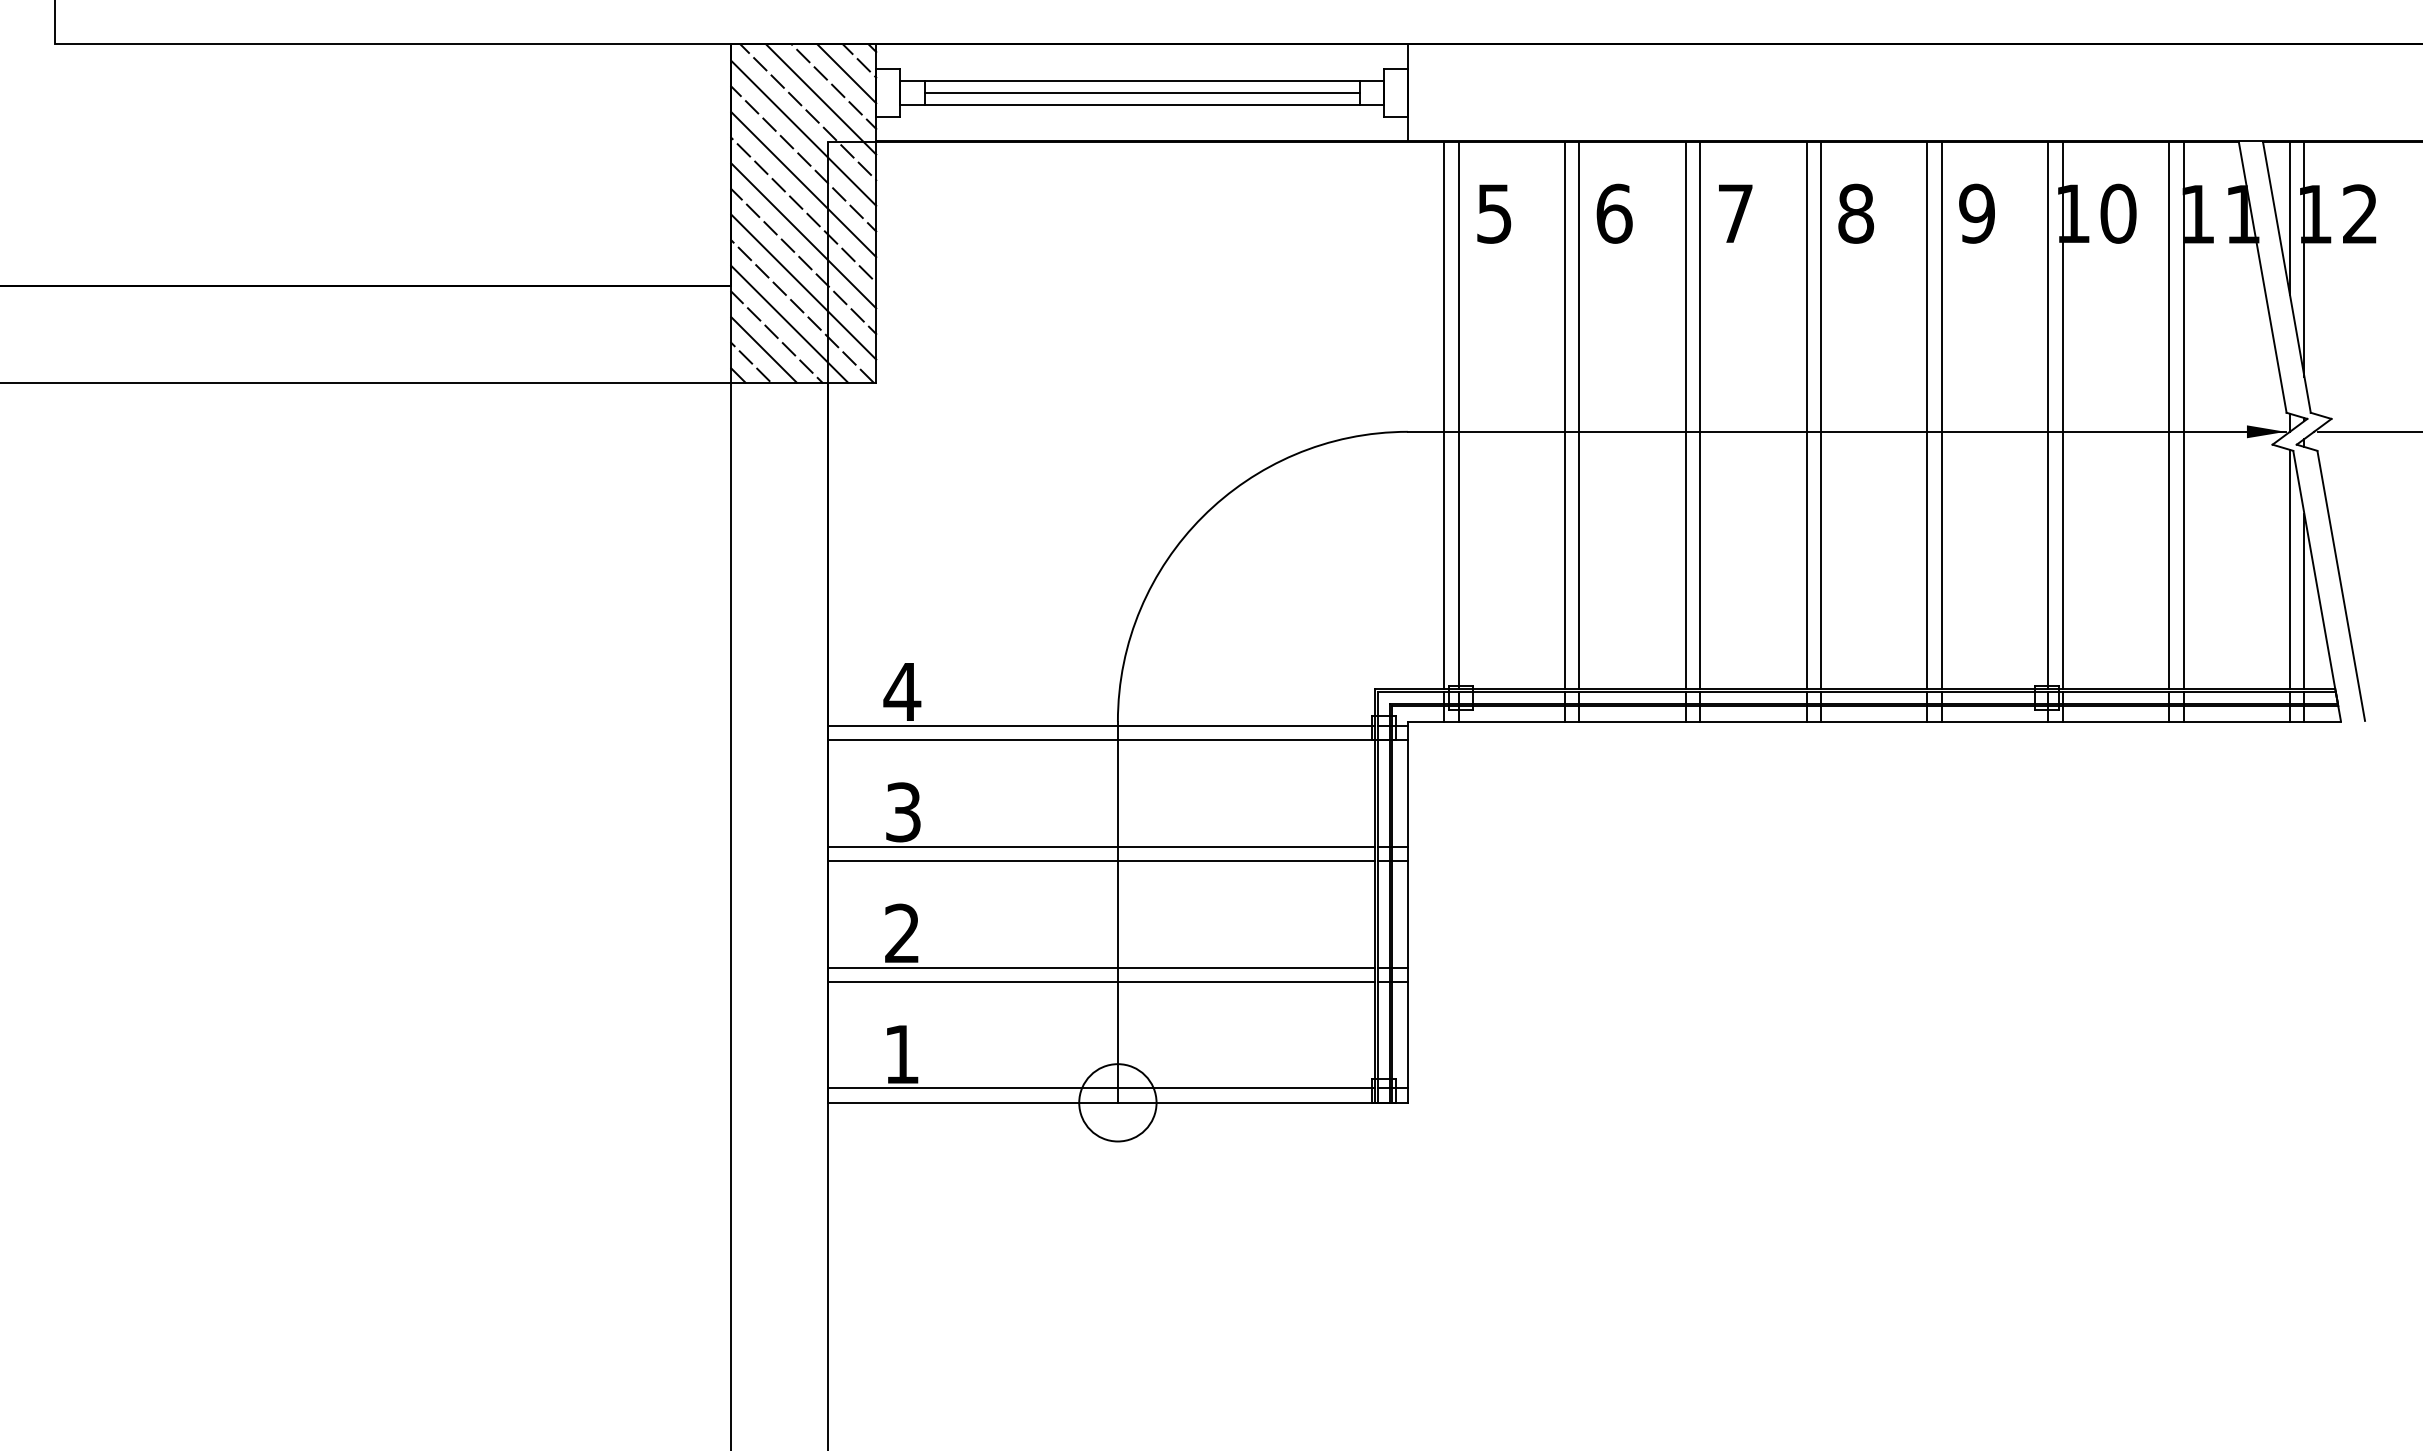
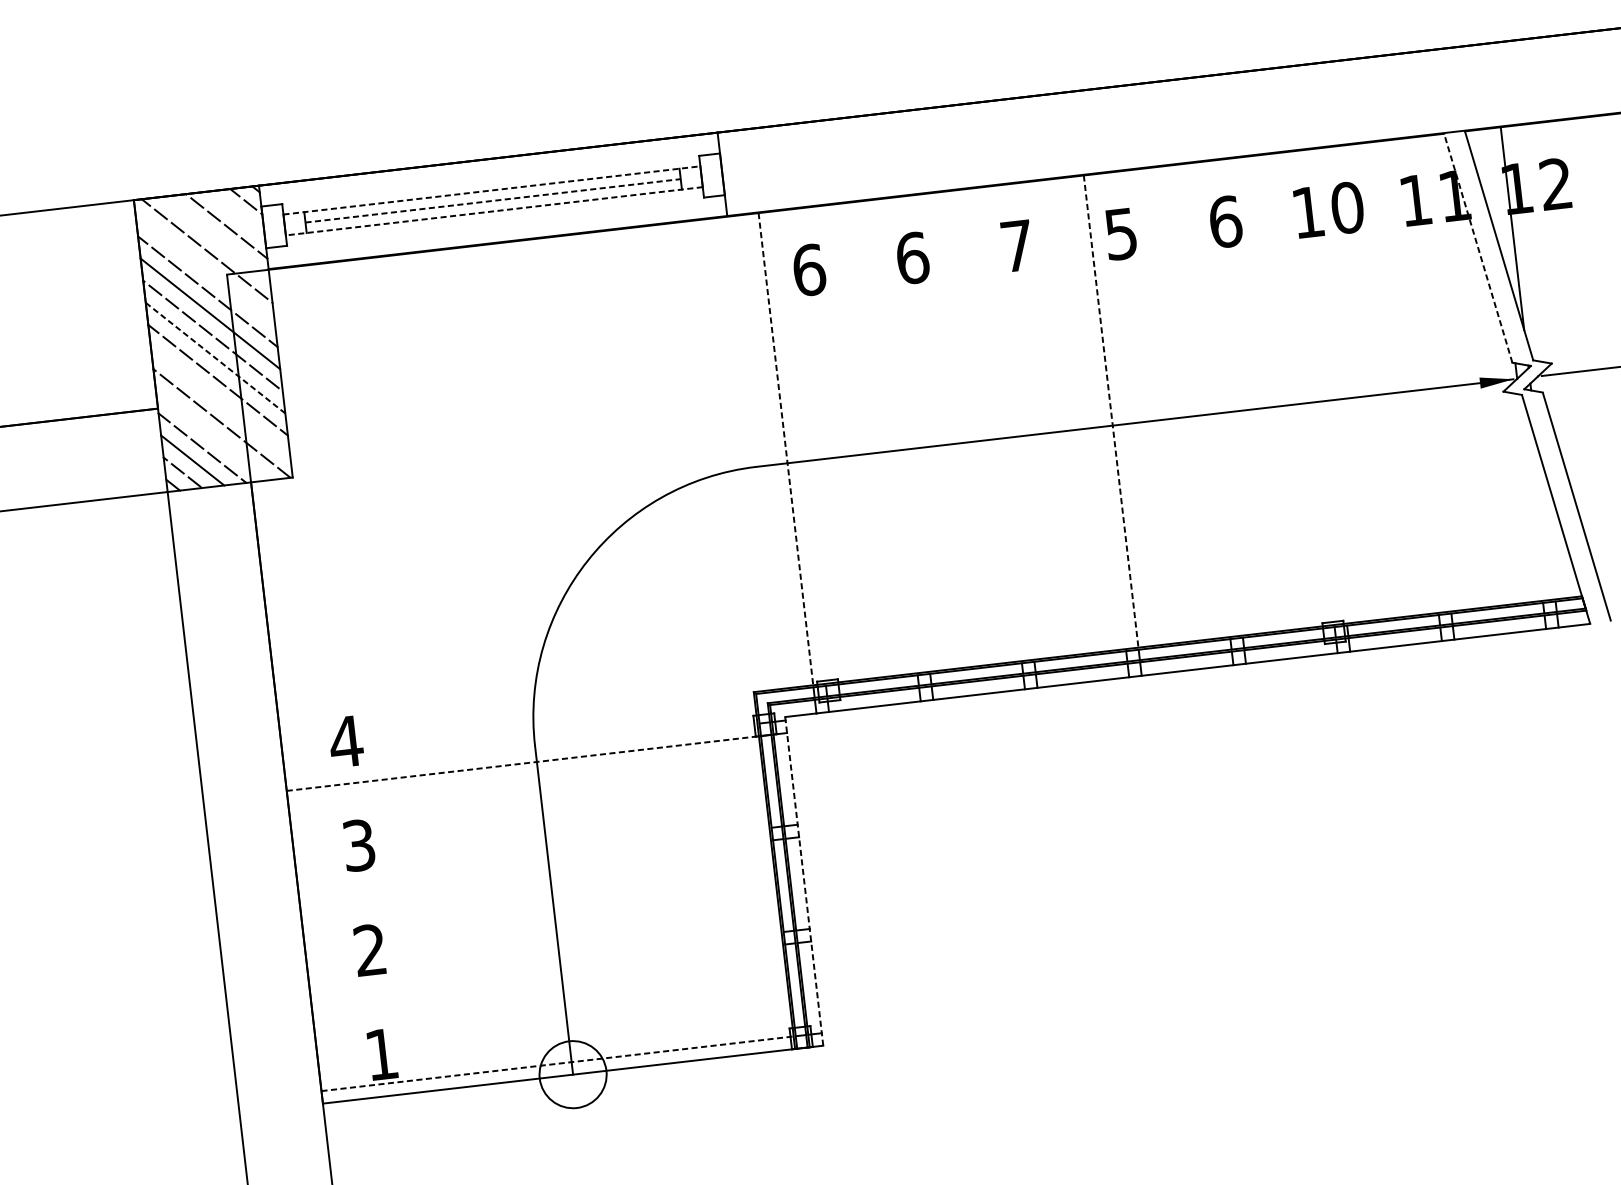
line: (846, 73) -> (236, 213), removed
line: (1142, 80) -> (492, 190), solid -> dashed
line: (1142, 92) -> (493, 200), solid -> dashed
line: (821, 99) -> (217, 238), removed
line: (1142, 104) -> (494, 211), solid -> dashed
line: (803, 132) -> (205, 269), removed
text: (1494, 213) -> (809, 269), 5 -> 6
text: (1856, 213) -> (1121, 233), 8 -> 5
text: (1977, 213) -> (1225, 221), 9 -> 6
line: (2289, 217) -> (1495, 194), removed
line: (803, 235) -> (215, 357), solid -> dashed
line: (2262, 277) -> (1478, 248), solid -> dashed
line: (803, 286) -> (220, 401), removed
line: (789, 323) -> (212, 435), removed
line: (1444, 415) -> (786, 449), solid -> dashed
line: (1458, 415) -> (798, 447), removed
line: (1564, 415) -> (889, 437), removed
line: (1579, 415) -> (902, 435), removed
line: (1685, 415) -> (994, 425), removed
line: (1700, 415) -> (1007, 423), removed
line: (1806, 415) -> (1098, 413), removed
line: (1821, 415) -> (1111, 411), solid -> dashed
line: (1927, 415) -> (1202, 400), removed
line: (1941, 415) -> (1214, 399), removed
line: (2048, 415) -> (1307, 388), removed
line: (2062, 415) -> (1319, 387), removed
line: (2169, 415) -> (1411, 376), removed
line: (2183, 415) -> (1423, 375), removed
line: (2289, 569) -> (1530, 497), removed
line: (2304, 601) -> (1546, 523), removed
line: (1101, 725) -> (521, 750), removed
line: (1101, 740) -> (522, 763), solid -> dashed
line: (1101, 846) -> (533, 855), removed
line: (1101, 861) -> (534, 868), removed
line: (1407, 911) -> (803, 880), solid -> dashed
line: (1101, 967) -> (545, 959), removed
line: (1101, 982) -> (546, 972), removed
line: (1101, 1088) -> (557, 1063), solid -> dashed

